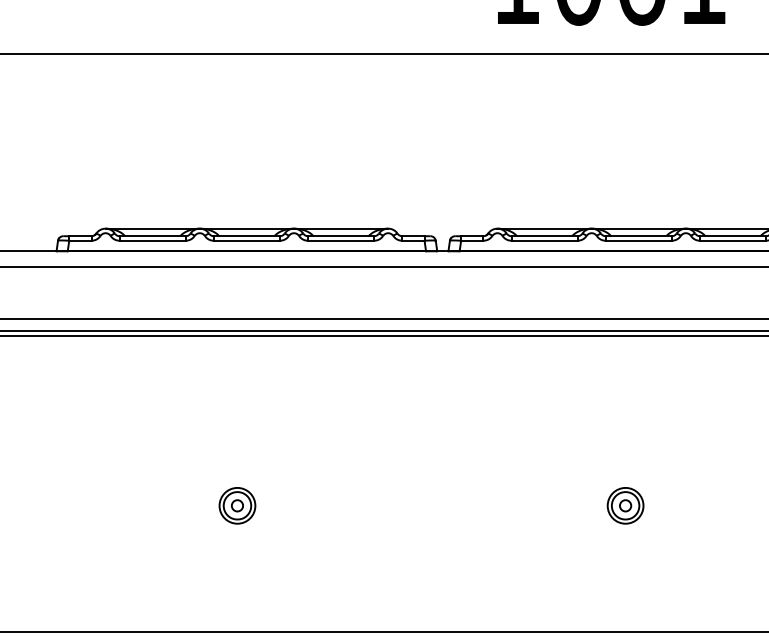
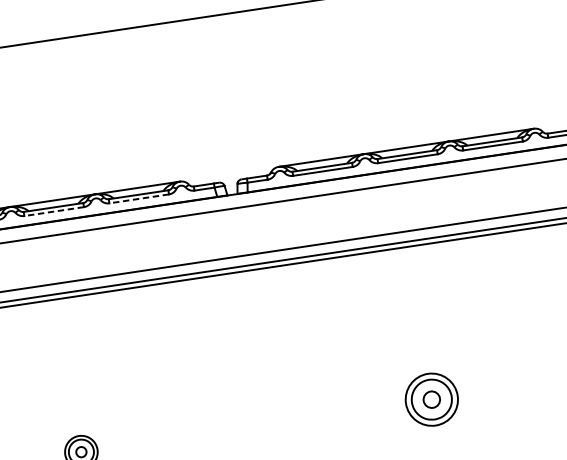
line: (246, 240) -> (53, 211), solid -> dashed
line: (340, 240) -> (138, 198), solid -> dashed
part: (625, 505) -> (431, 399), size x1.6

